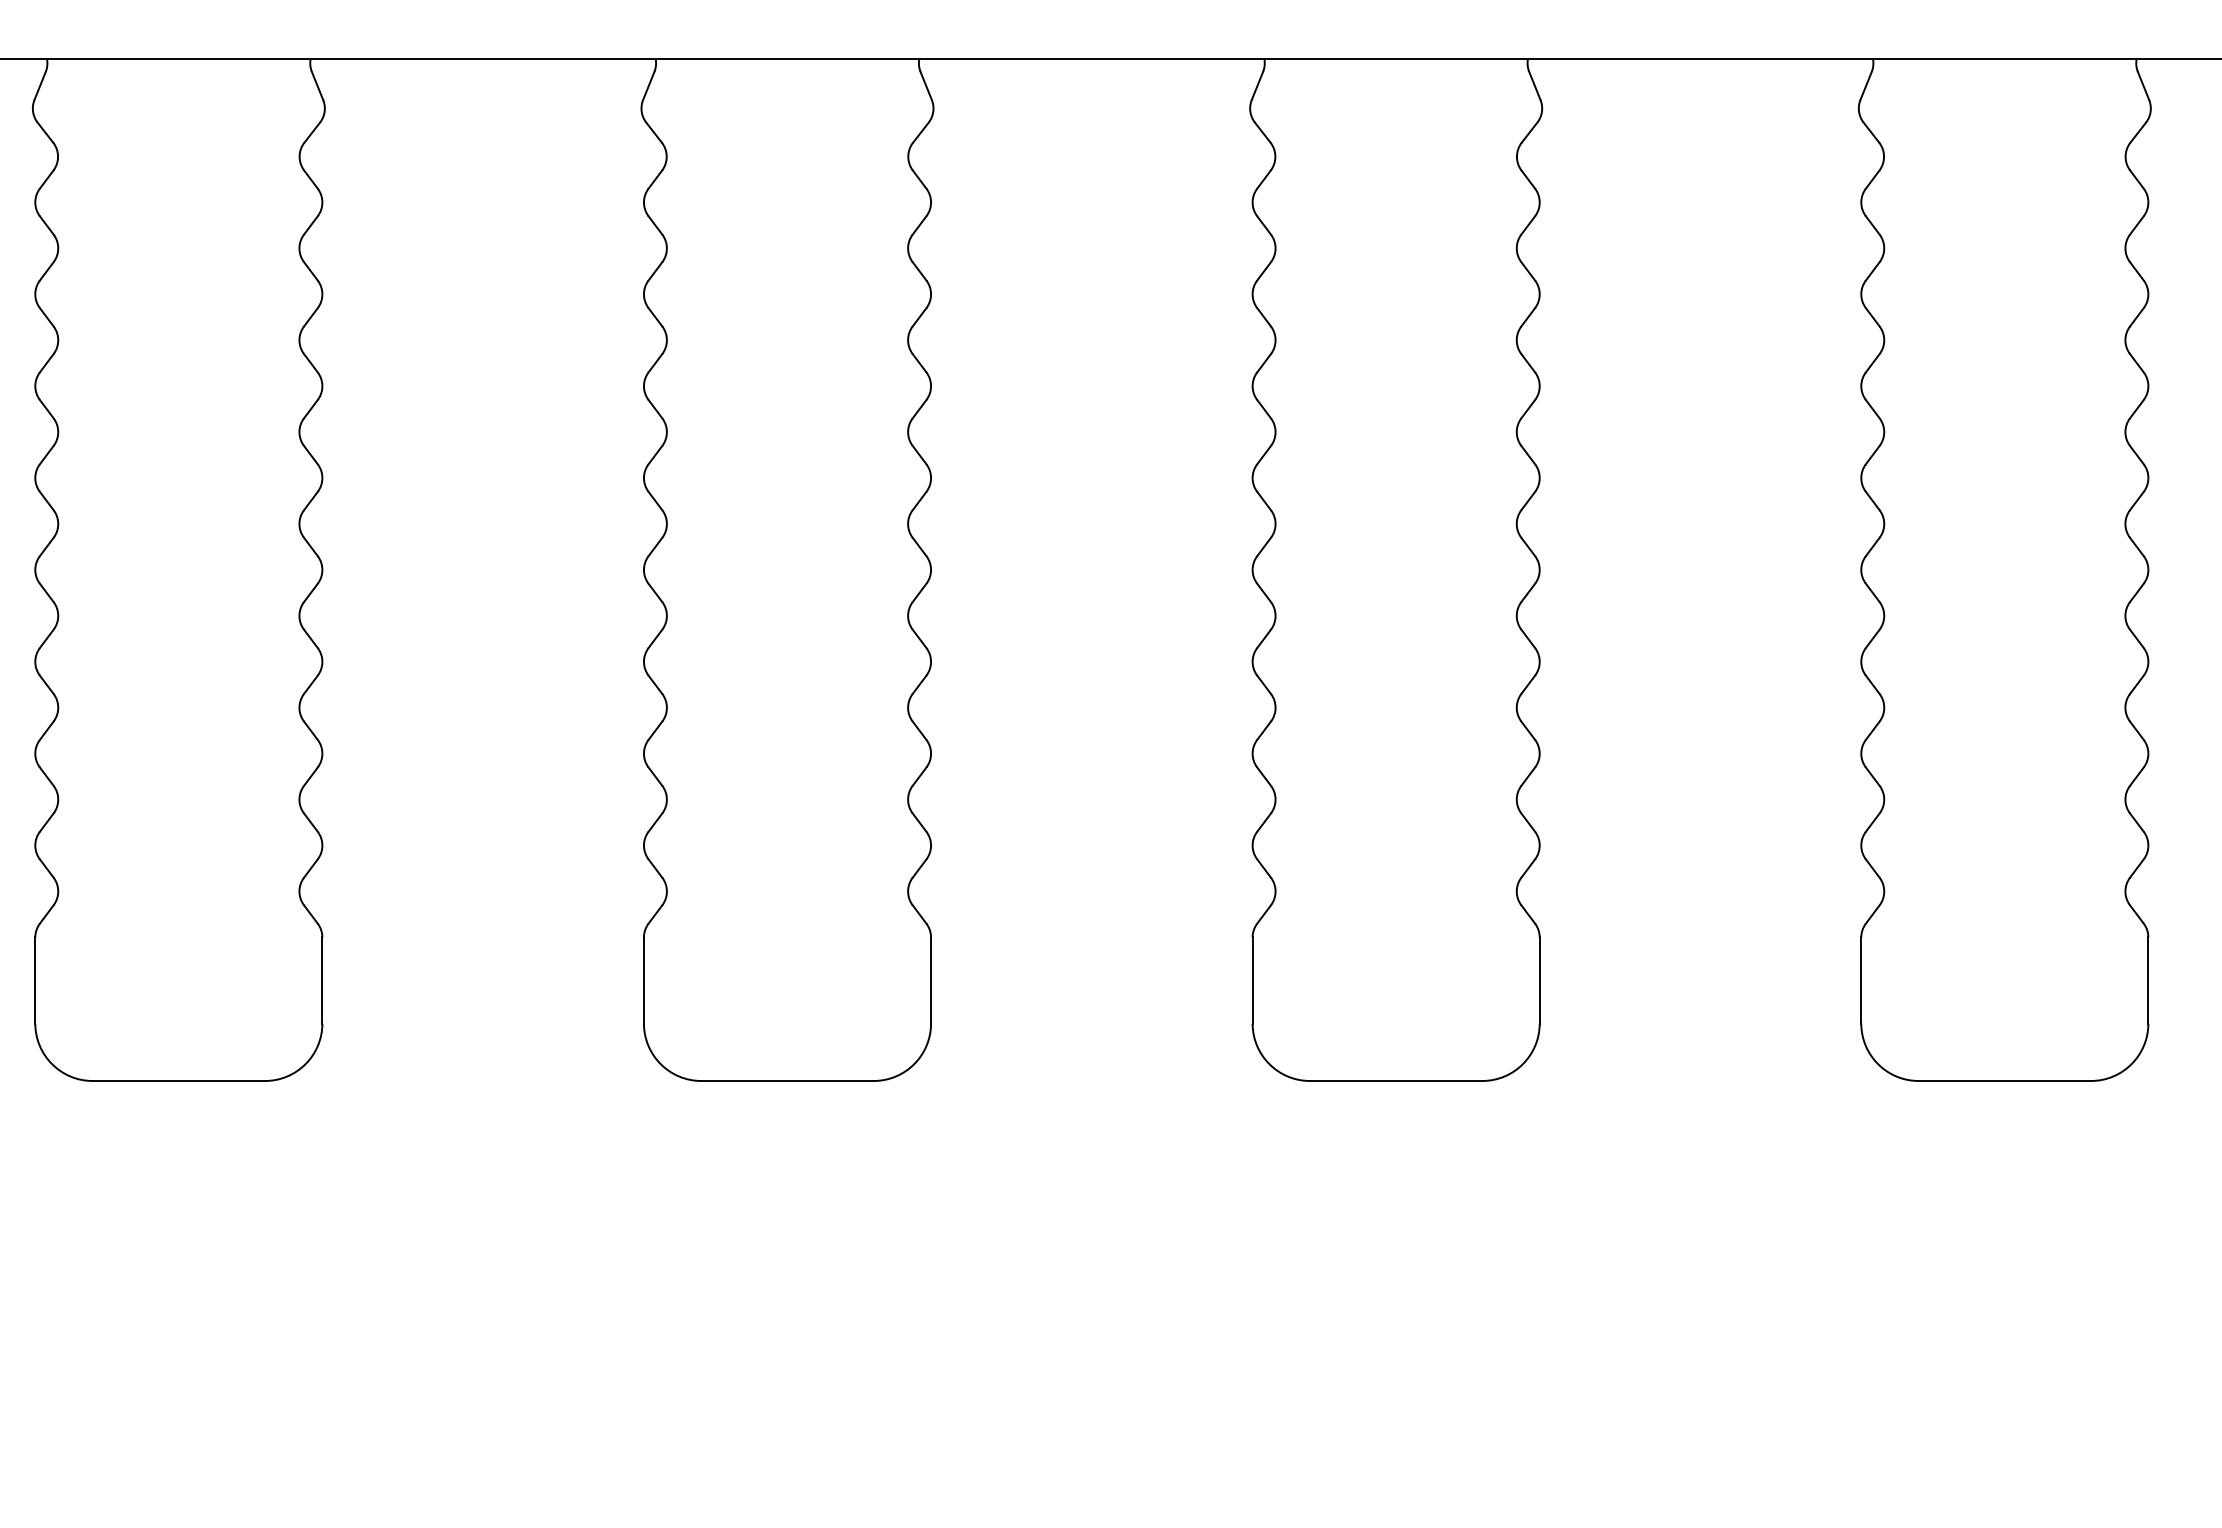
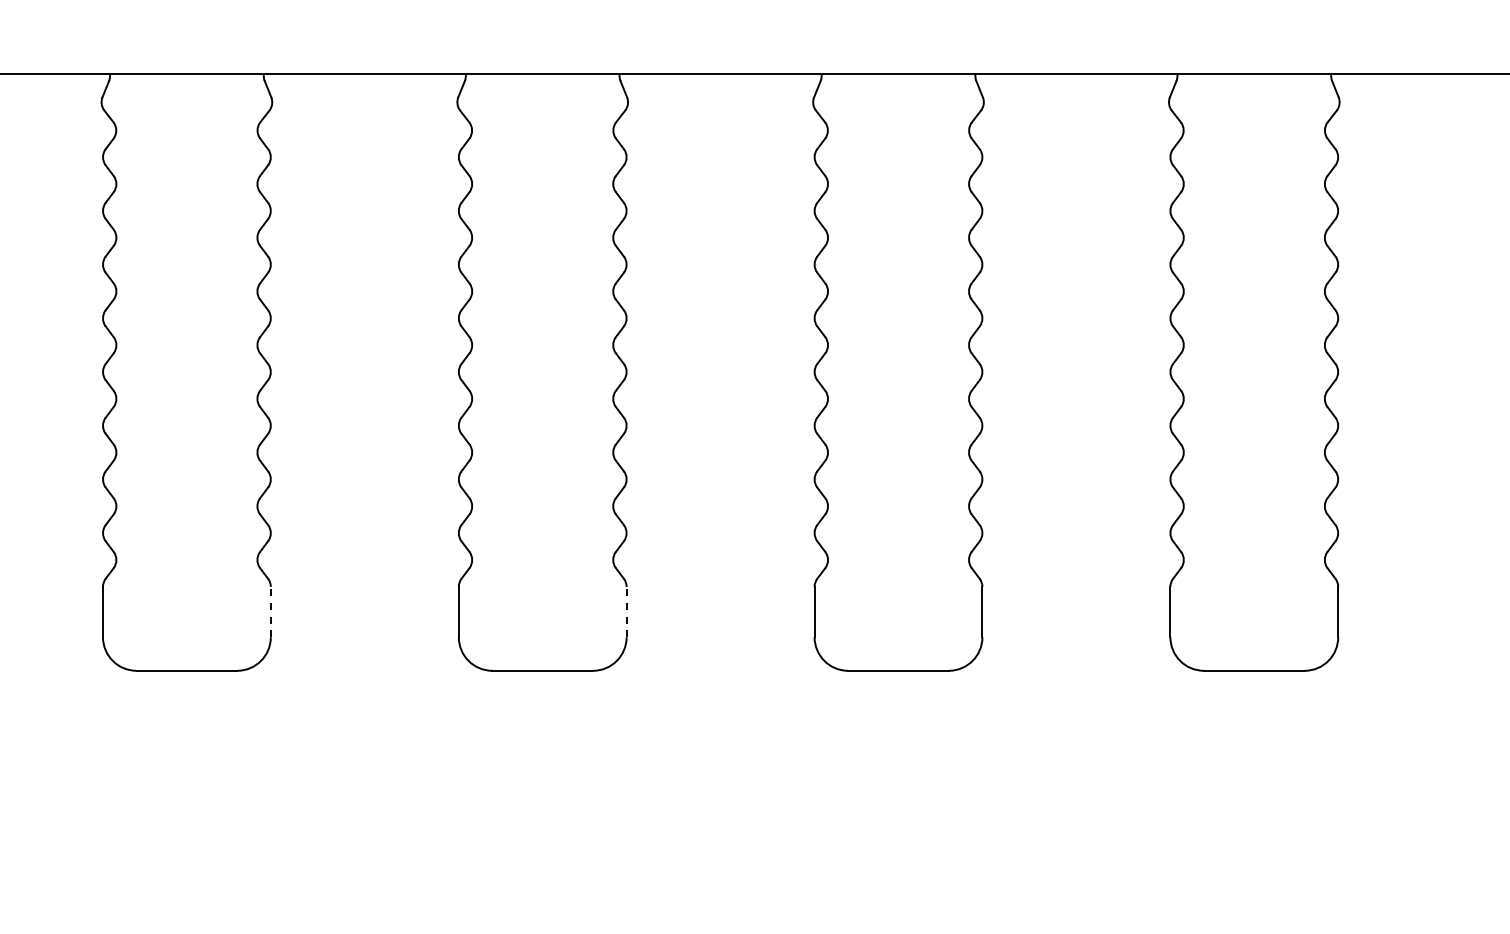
line: (321, 979) -> (270, 611), solid -> dashed
line: (930, 979) -> (626, 611), solid -> dashed

